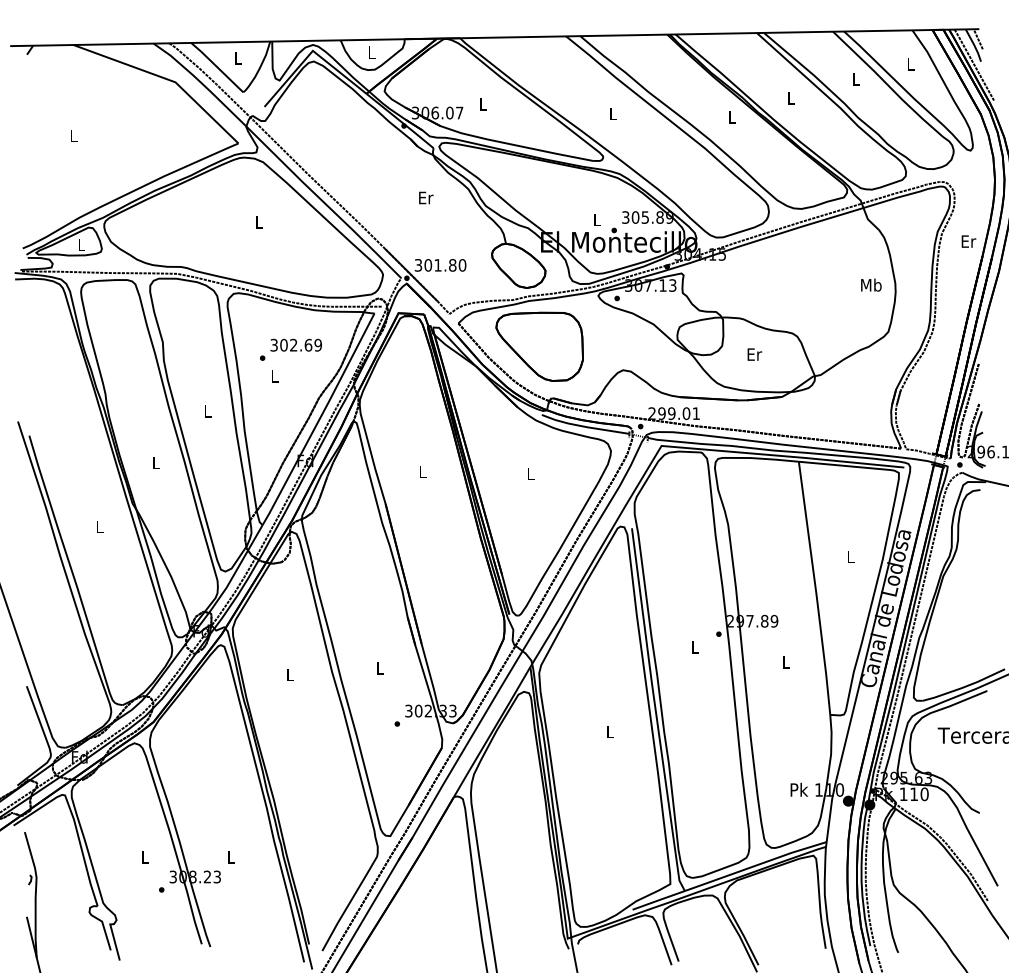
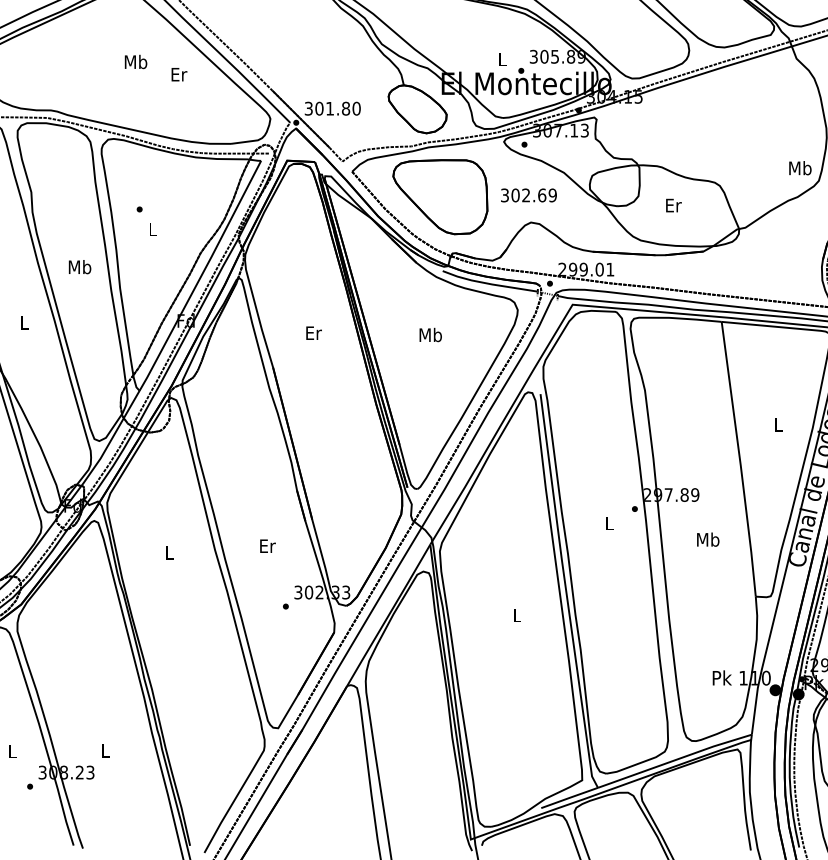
text: (426, 197) -> (179, 74), moved
text: (259, 221) -> (136, 61), L -> Mb
text: (871, 284) -> (800, 167), moved
text: (295, 344) -> (528, 194), moved
text: (207, 410) -> (79, 266), L -> Mb
text: (423, 472) -> (314, 333), L -> Er
text: (530, 473) -> (430, 334), L -> Mb
text: (786, 661) -> (708, 538), L -> Mb
text: (380, 668) -> (267, 546), L -> Er

